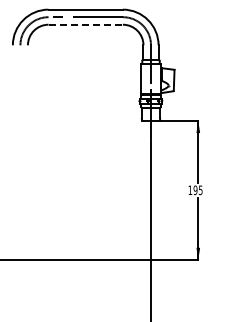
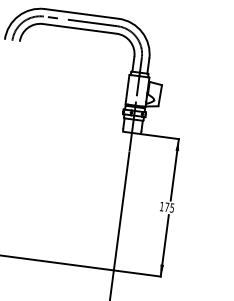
line: (86, 24) -> (80, 28), dashed -> solid
text: (195, 190) -> (167, 207), 195 -> 175

